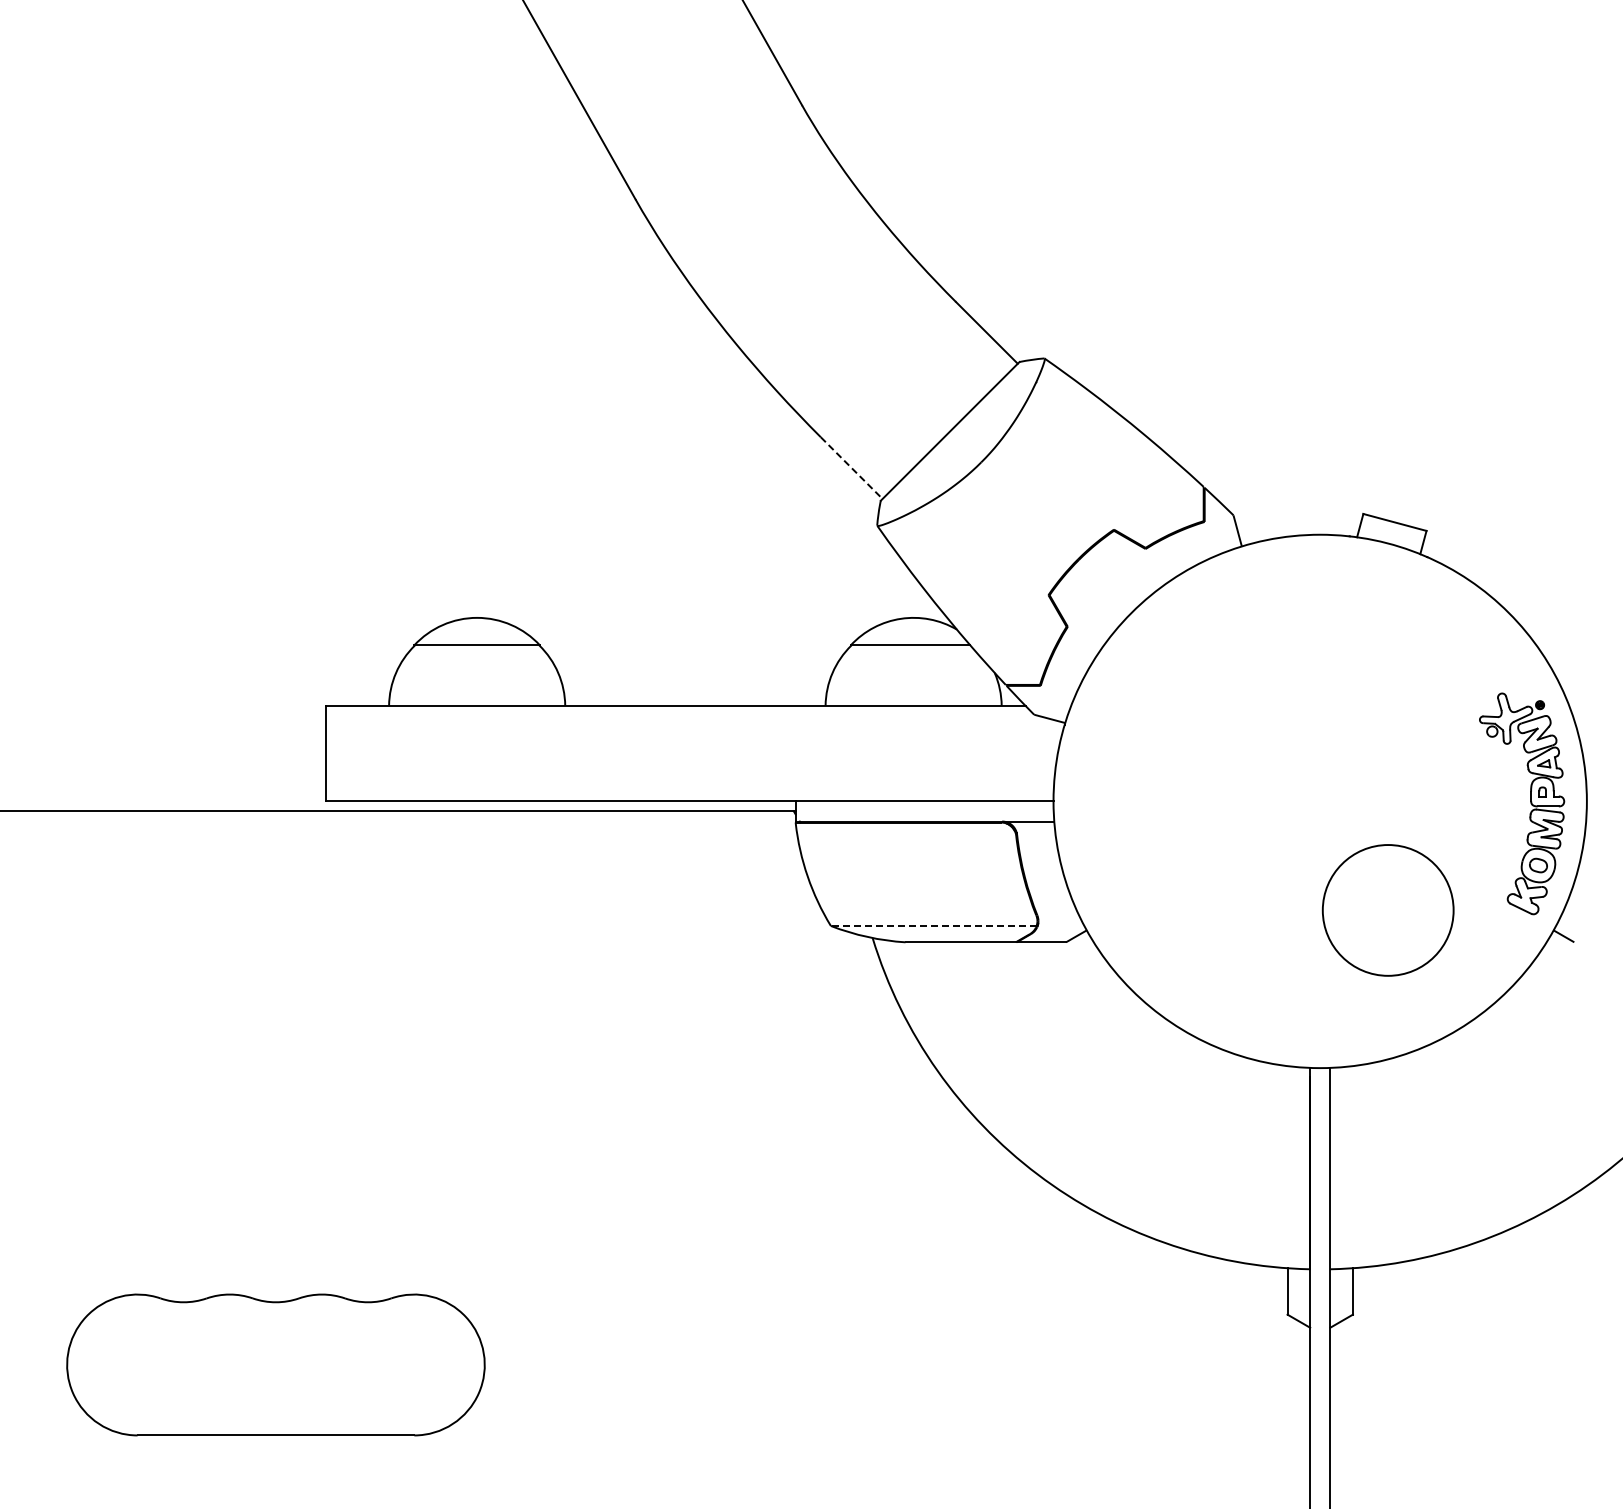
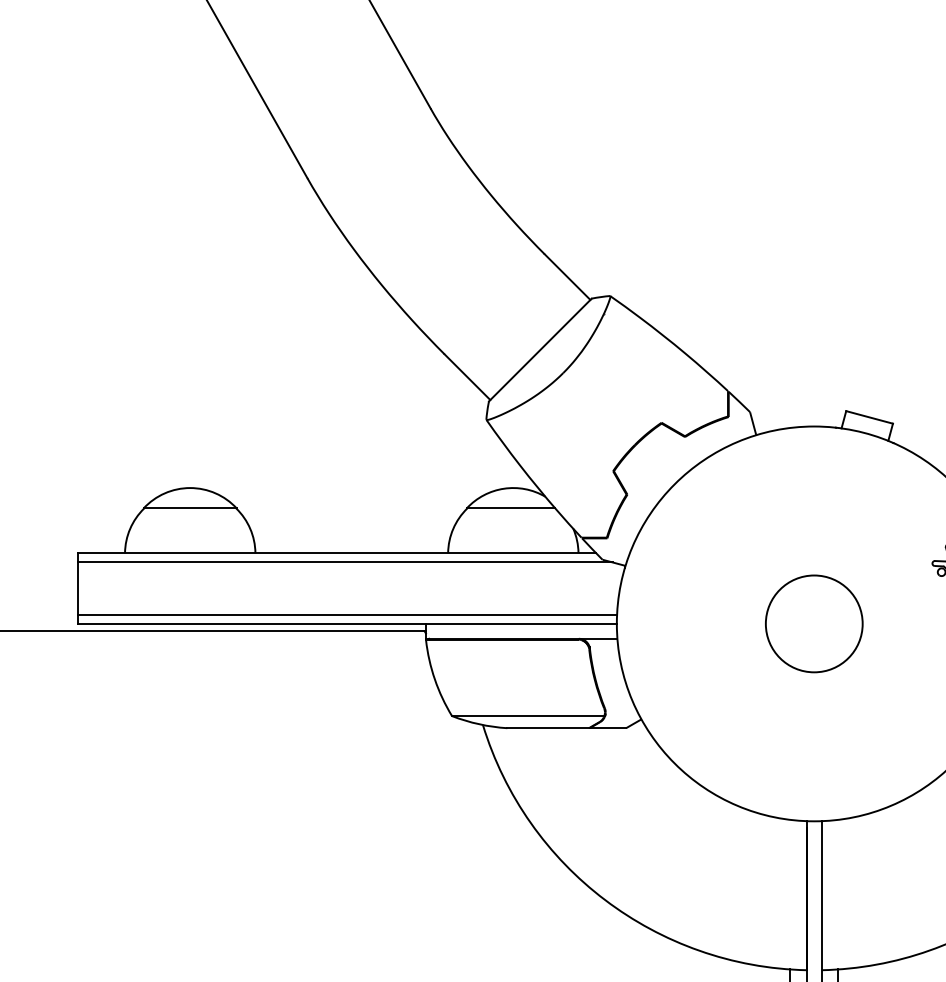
line: (851, 468) -> (467, 377), dashed -> solid
line: (686, 718) -> (345, 562), added
line: (689, 788) -> (347, 614), added
circle: (1387, 910) -> (813, 623), moved
line: (933, 925) -> (528, 715), dashed -> solid

